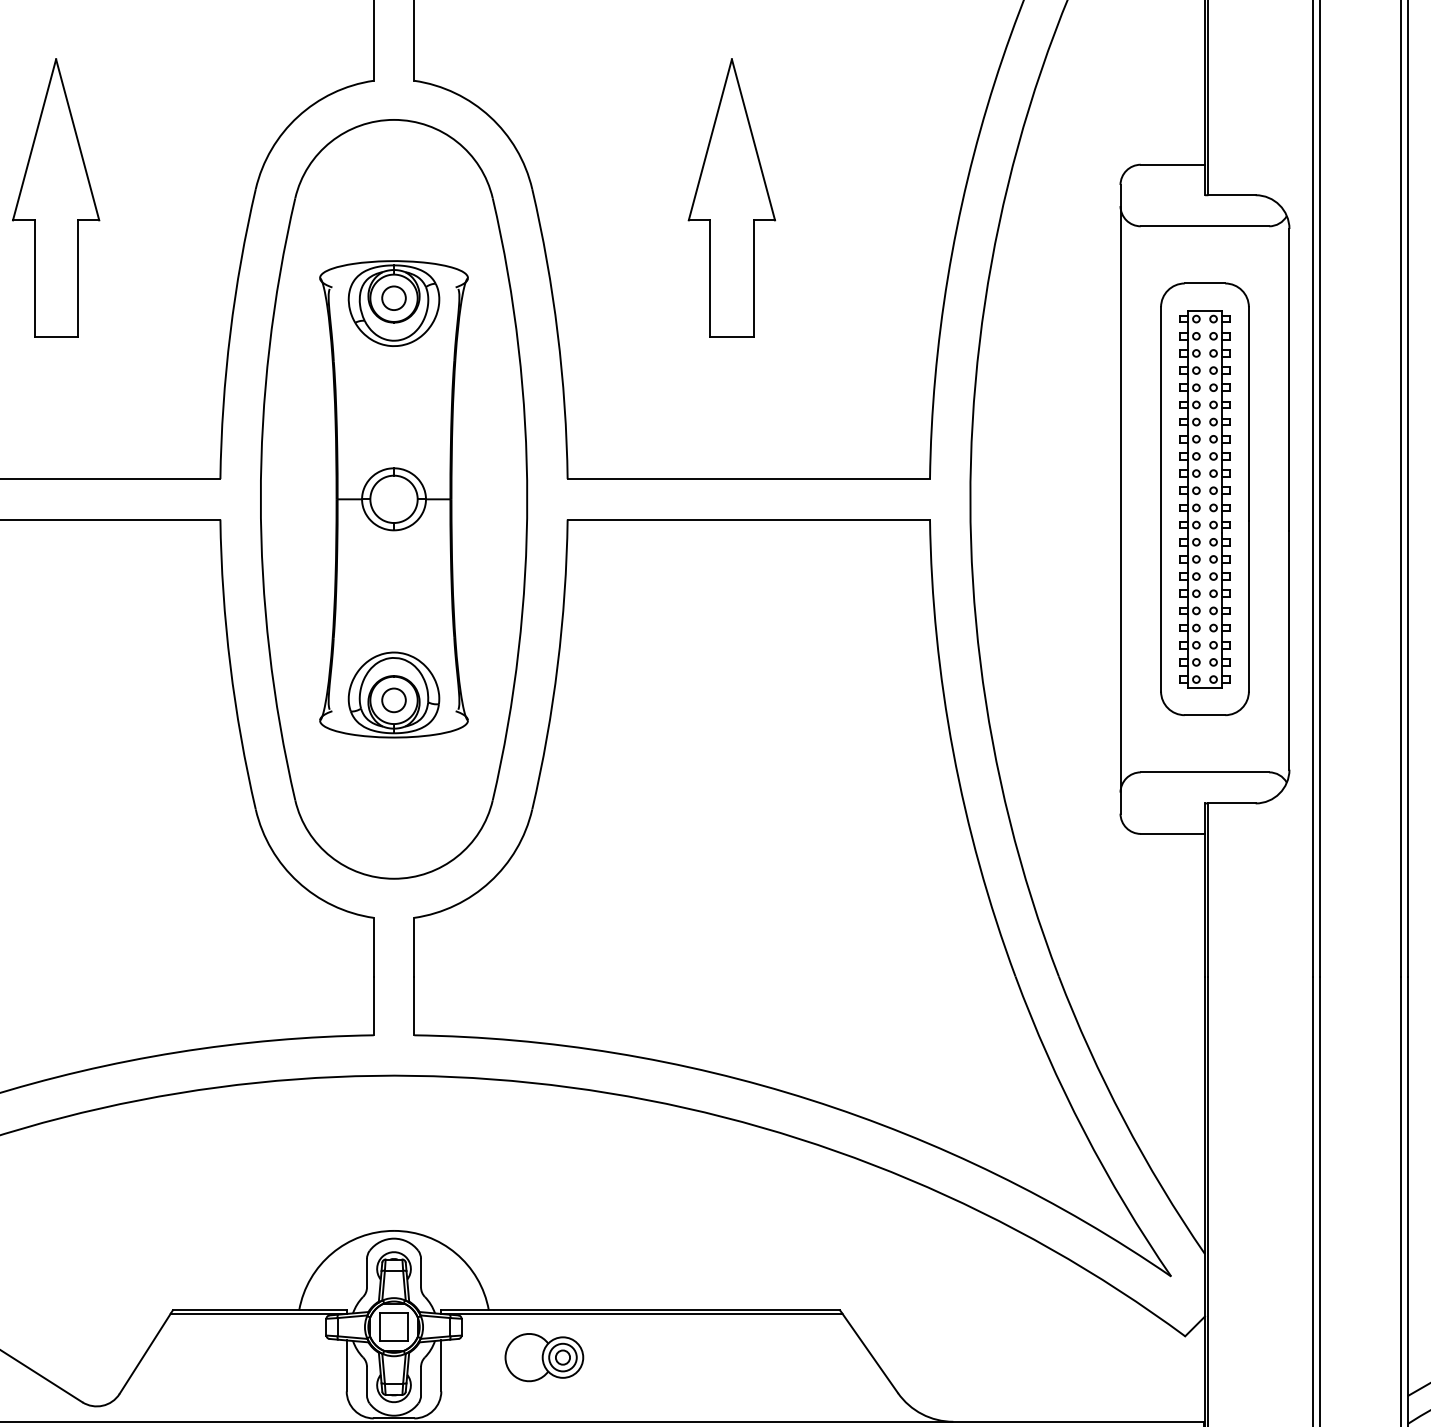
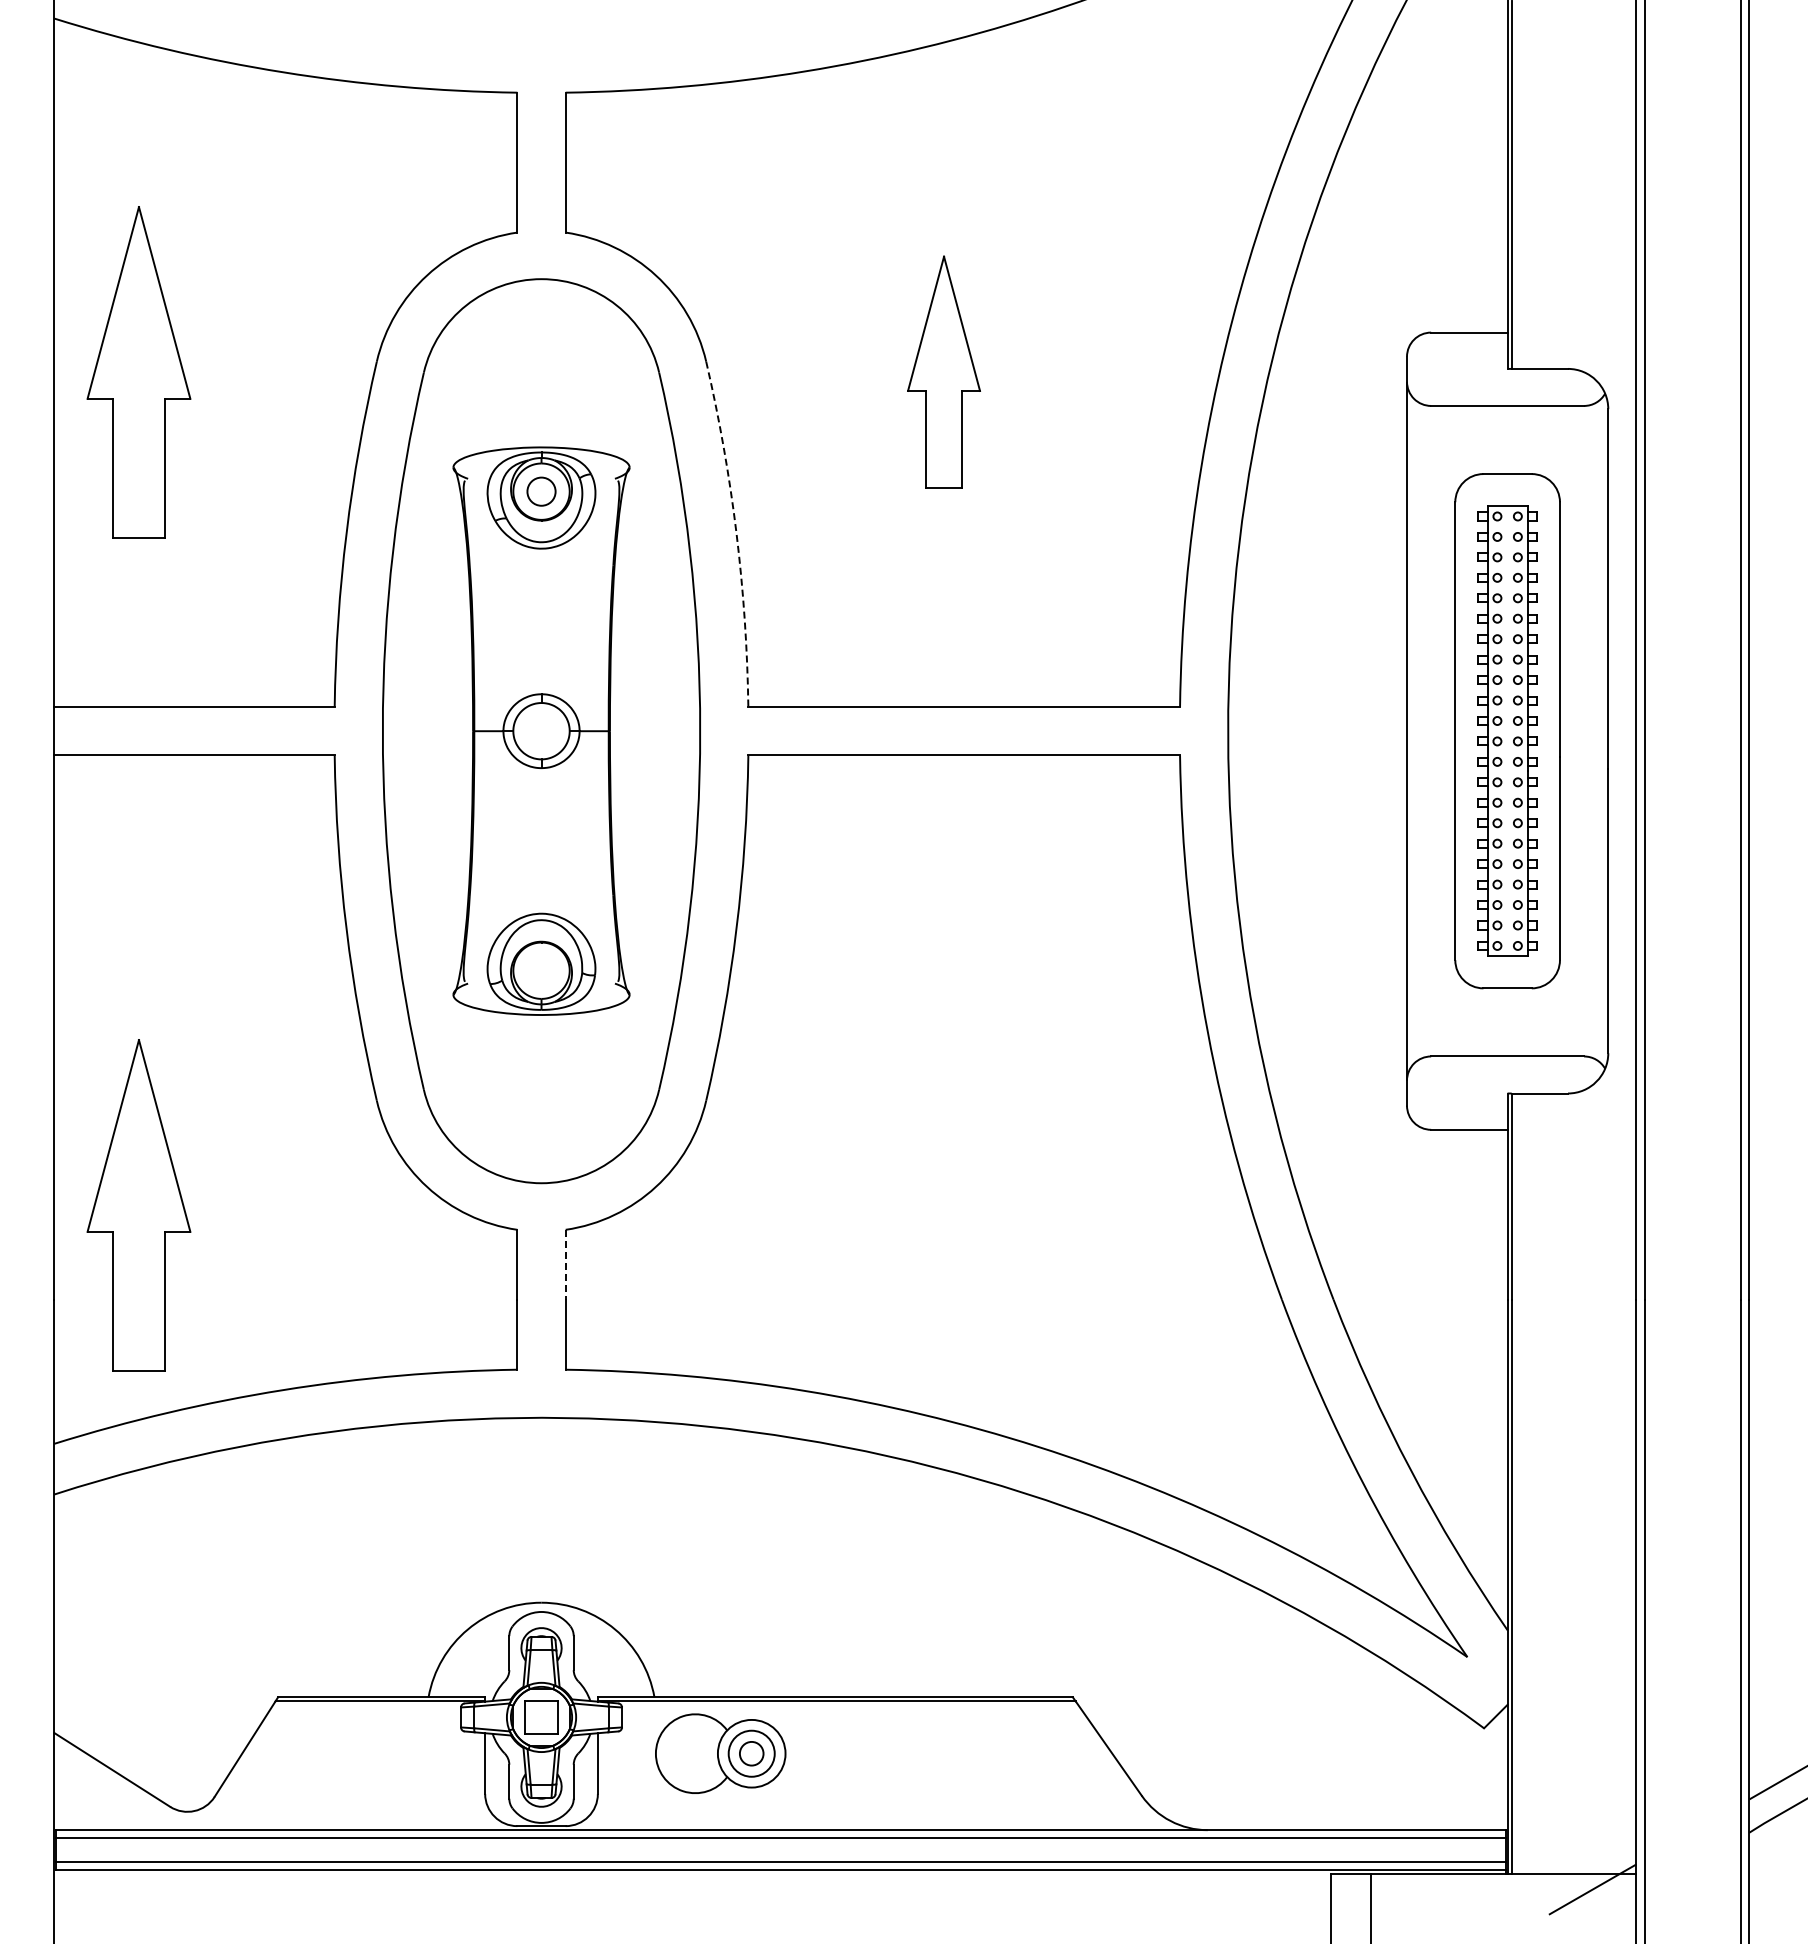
part: (731, 198) -> (943, 372), size x0.7
arc: (557, 333) -> (736, 533), solid -> dashed
circle: (394, 700) -> (541, 970), removed
part: (55, 897) -> (138, 1205), added
line: (414, 946) -> (565, 1264), solid -> dashed
part: (544, 1357) -> (720, 1753), size x1.4

